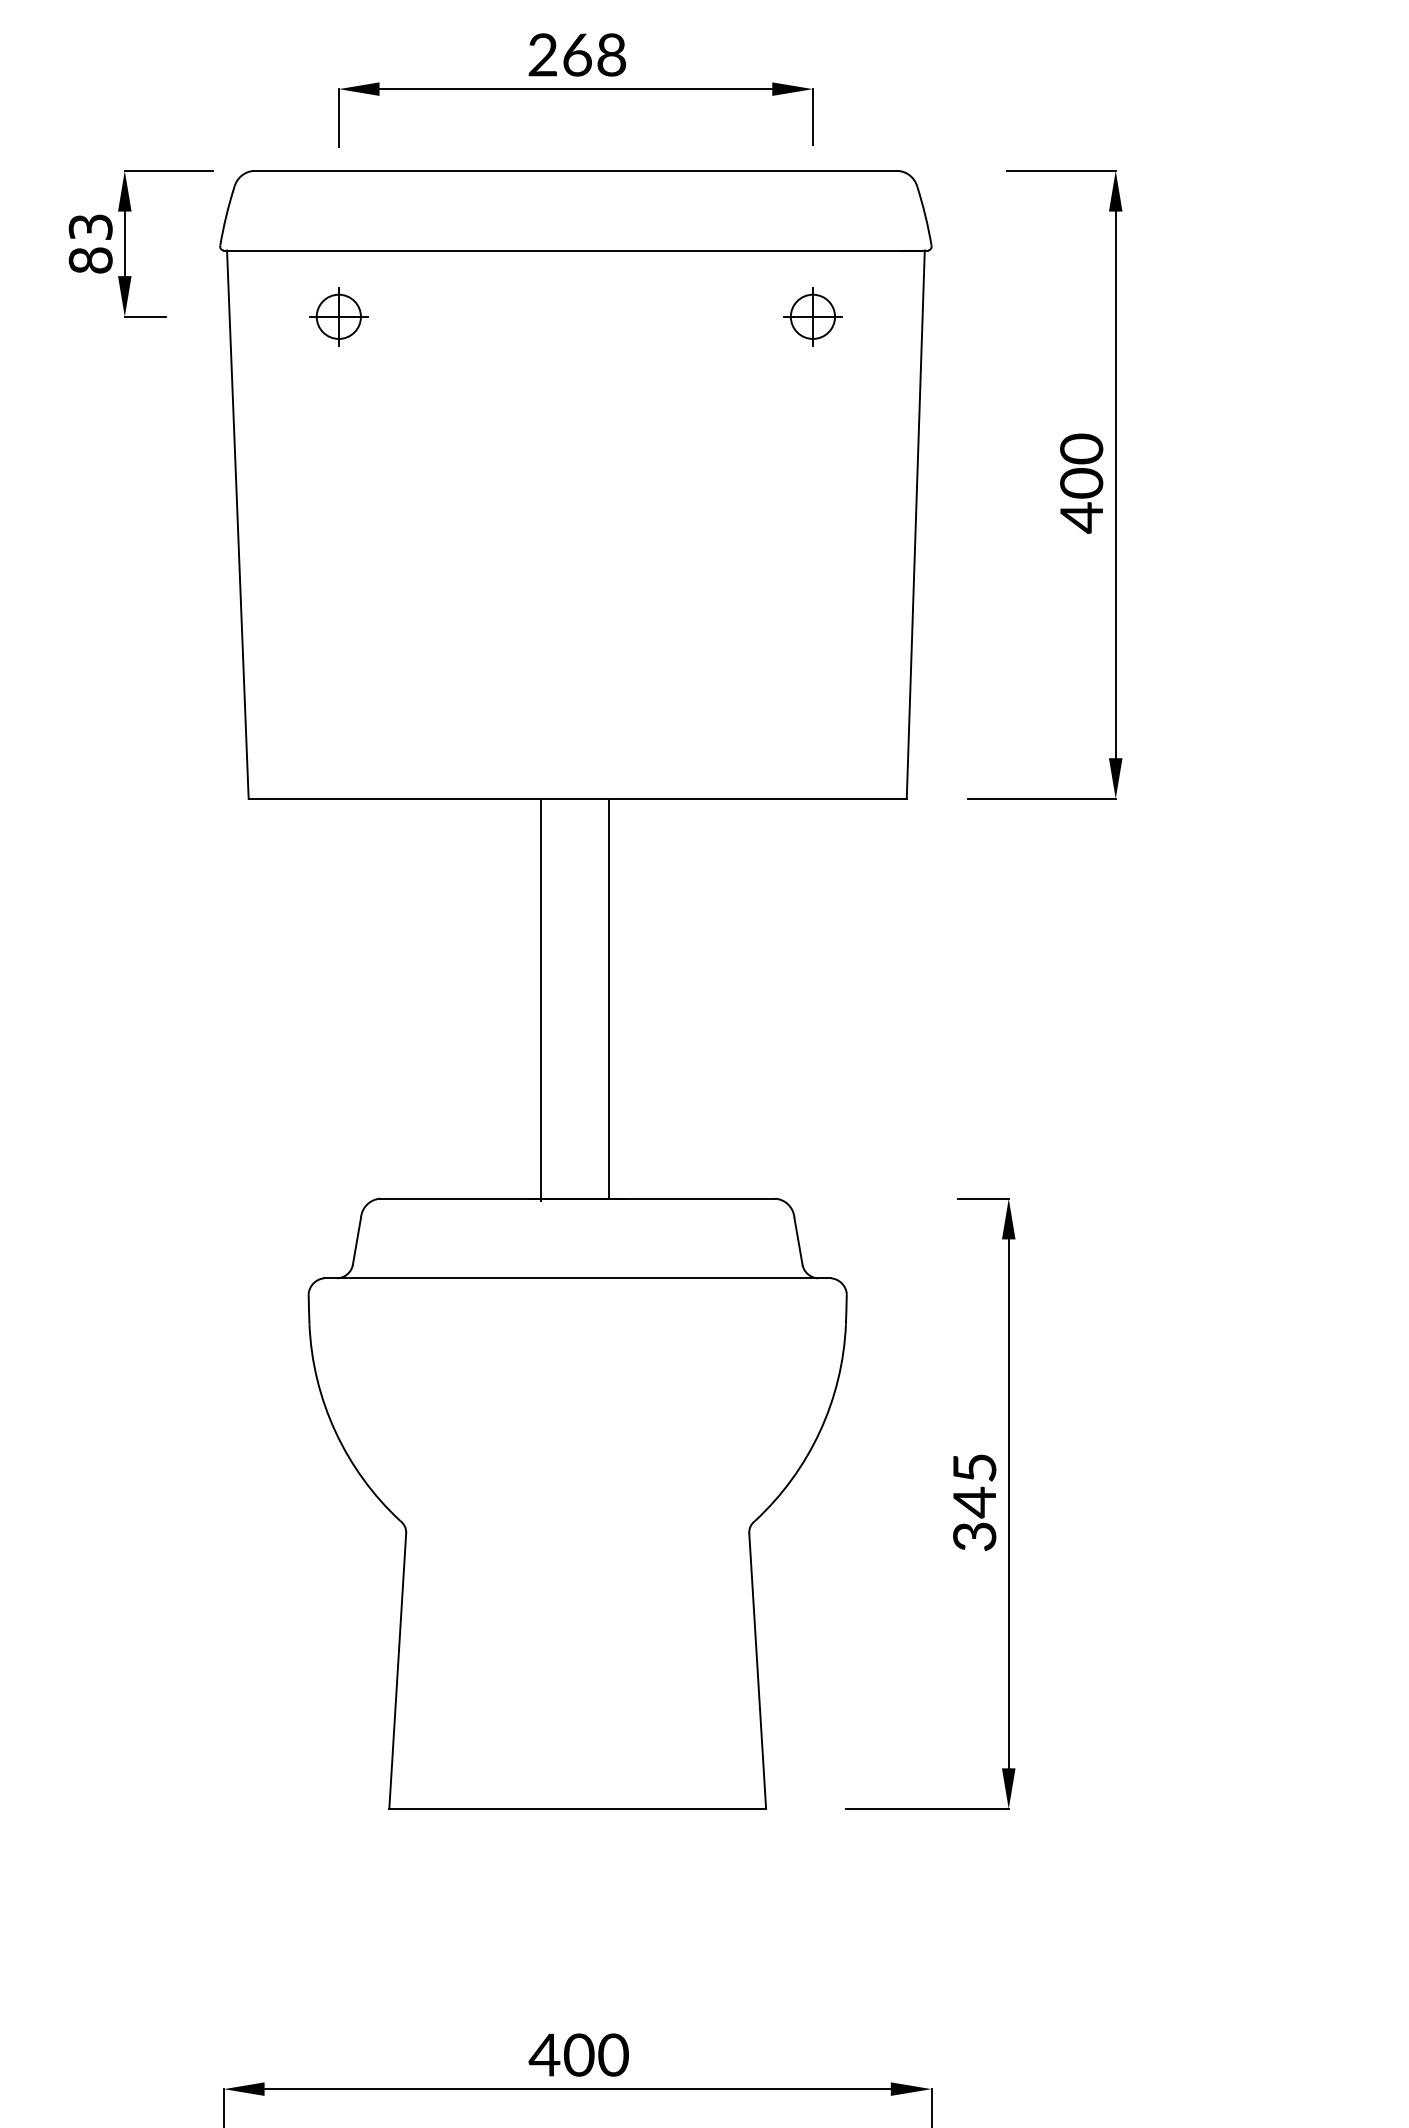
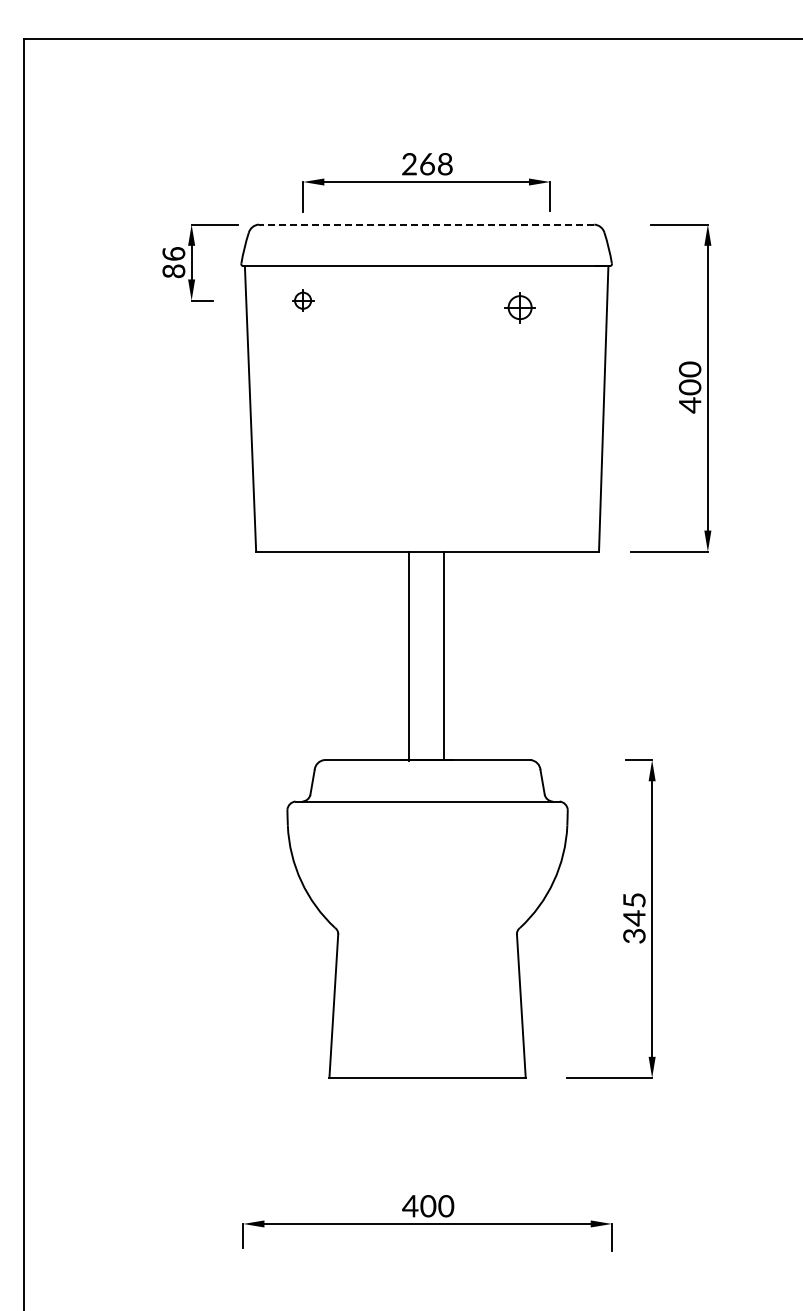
line: (575, 170) -> (426, 224), solid -> dashed
text: (89, 226) -> (173, 253), 83 -> 86
part: (337, 316) -> (302, 300), size x0.7
part: (811, 316) -> (519, 307), moved

